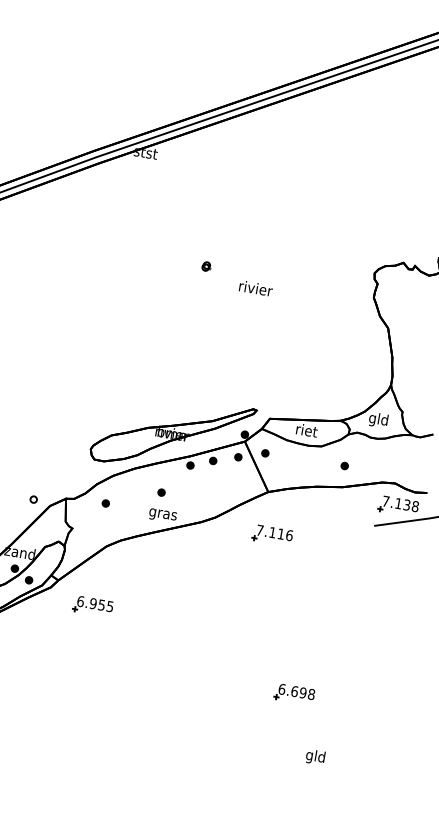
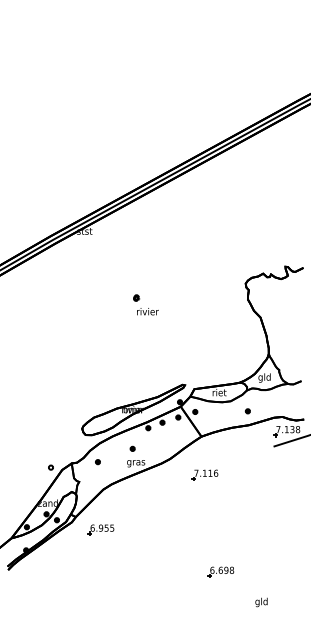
text: (255, 288) -> (147, 311), moved
part: (271, 534) -> (204, 474), moved
part: (294, 693) -> (220, 571), moved

